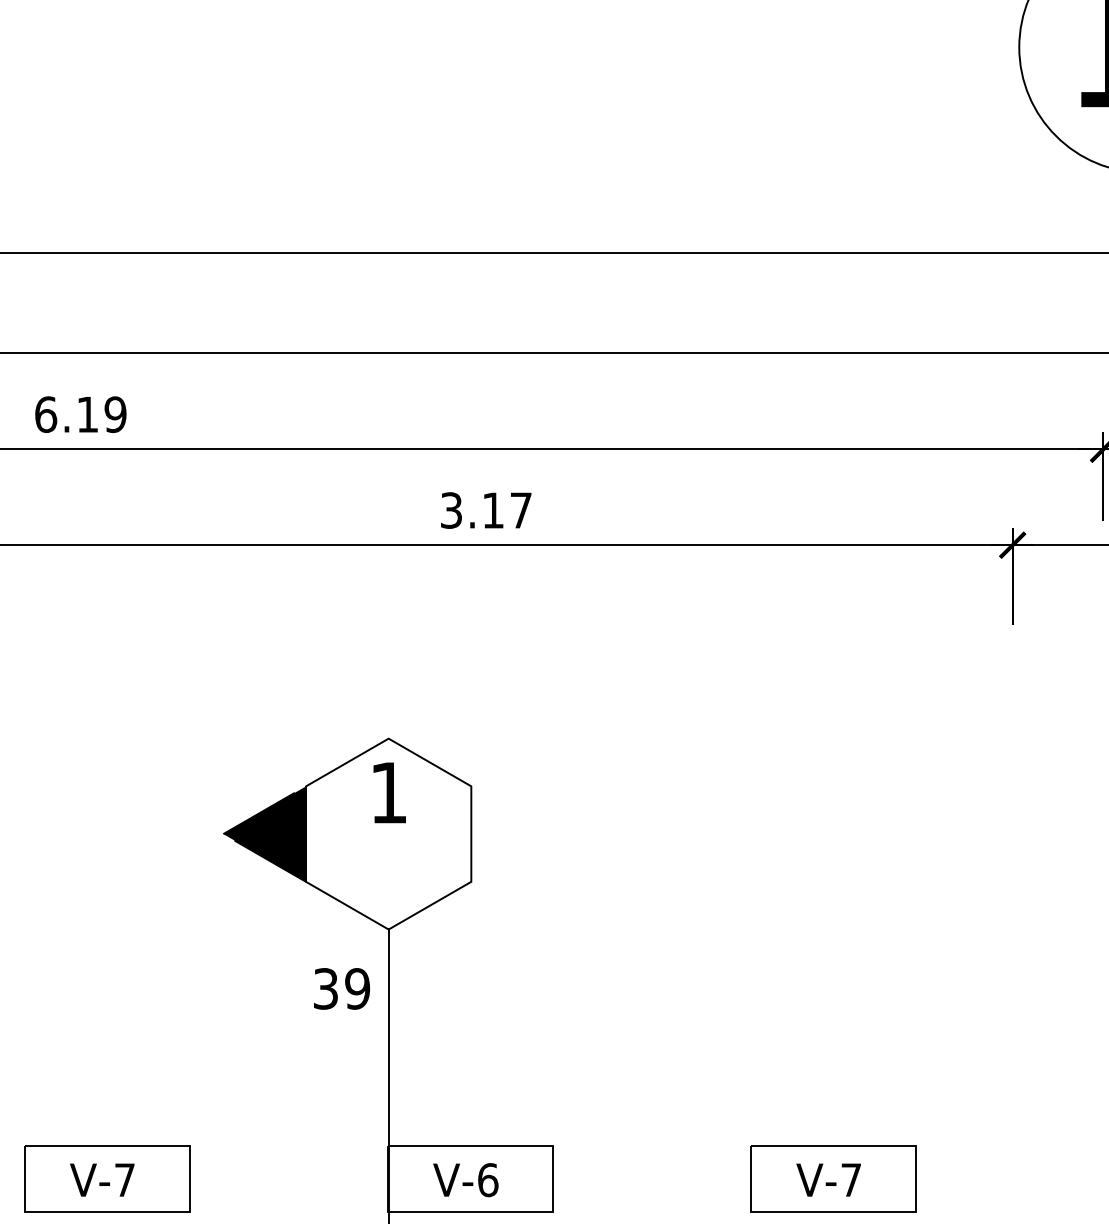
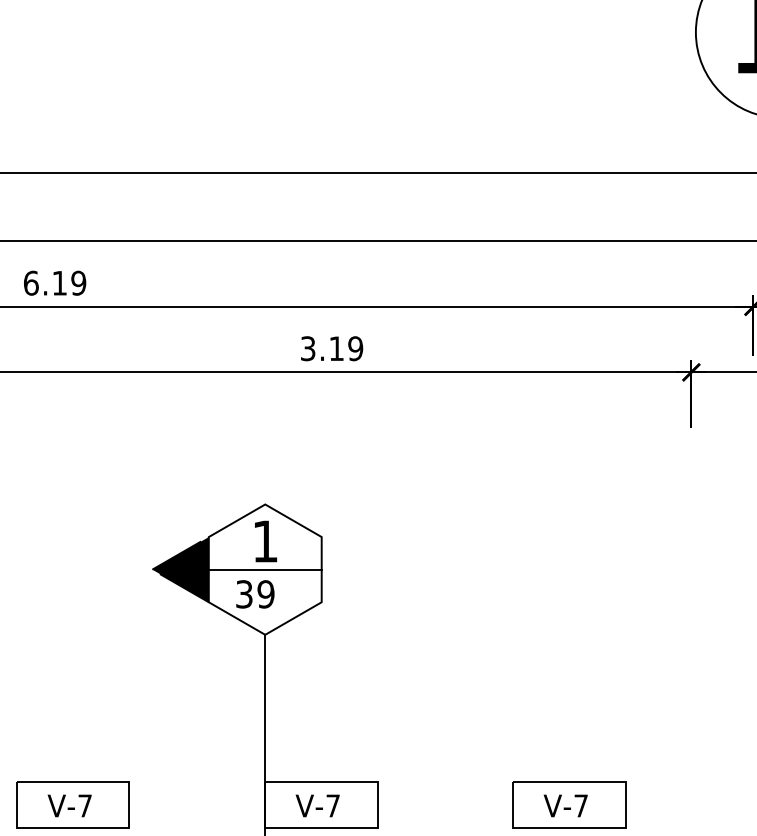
text: (520, 510) -> (355, 348), 3.17 -> 3.19
line: (387, 833) -> (264, 569), added
text: (342, 989) -> (255, 594), moved
text: (488, 1179) -> (333, 805), V-6 -> V-7

